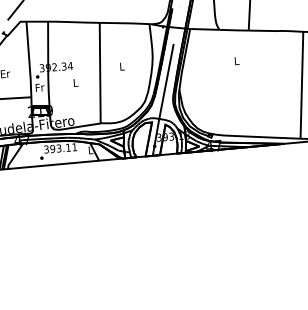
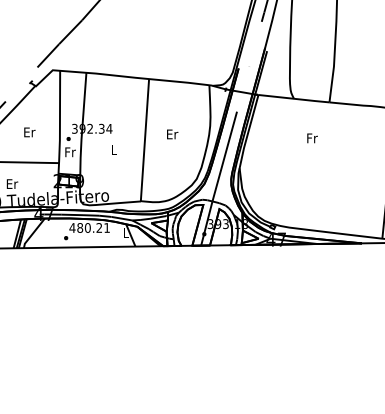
text: (237, 61) -> (312, 138), L -> Fr
text: (122, 66) -> (172, 134), L -> Er
text: (57, 148) -> (85, 227), 393.11 -> 480.21

